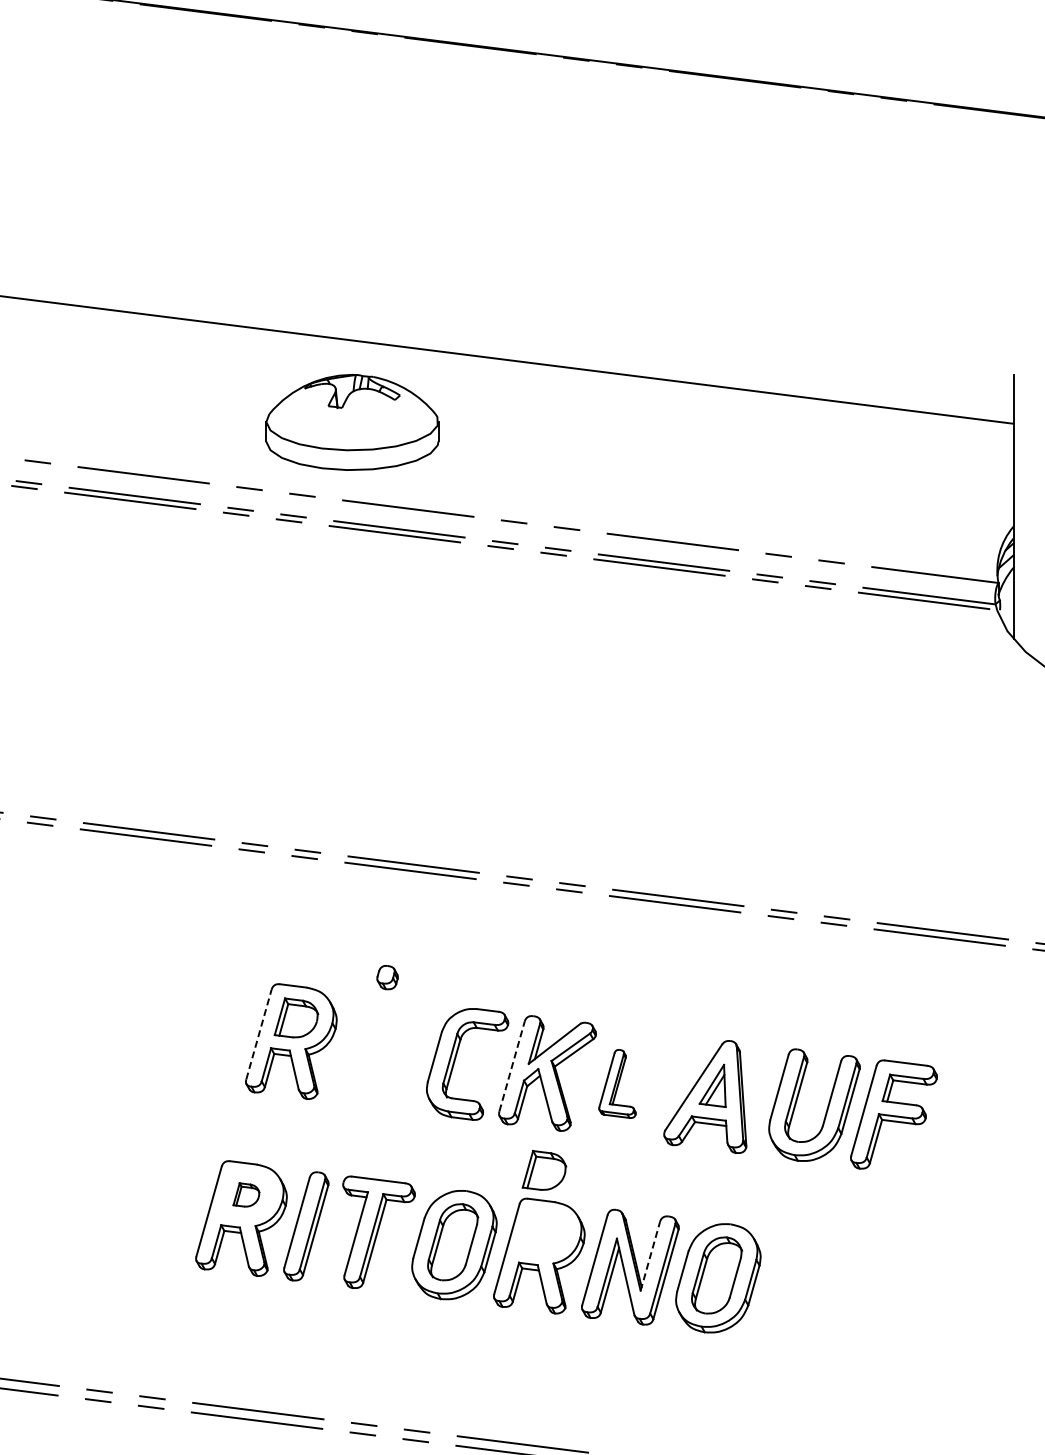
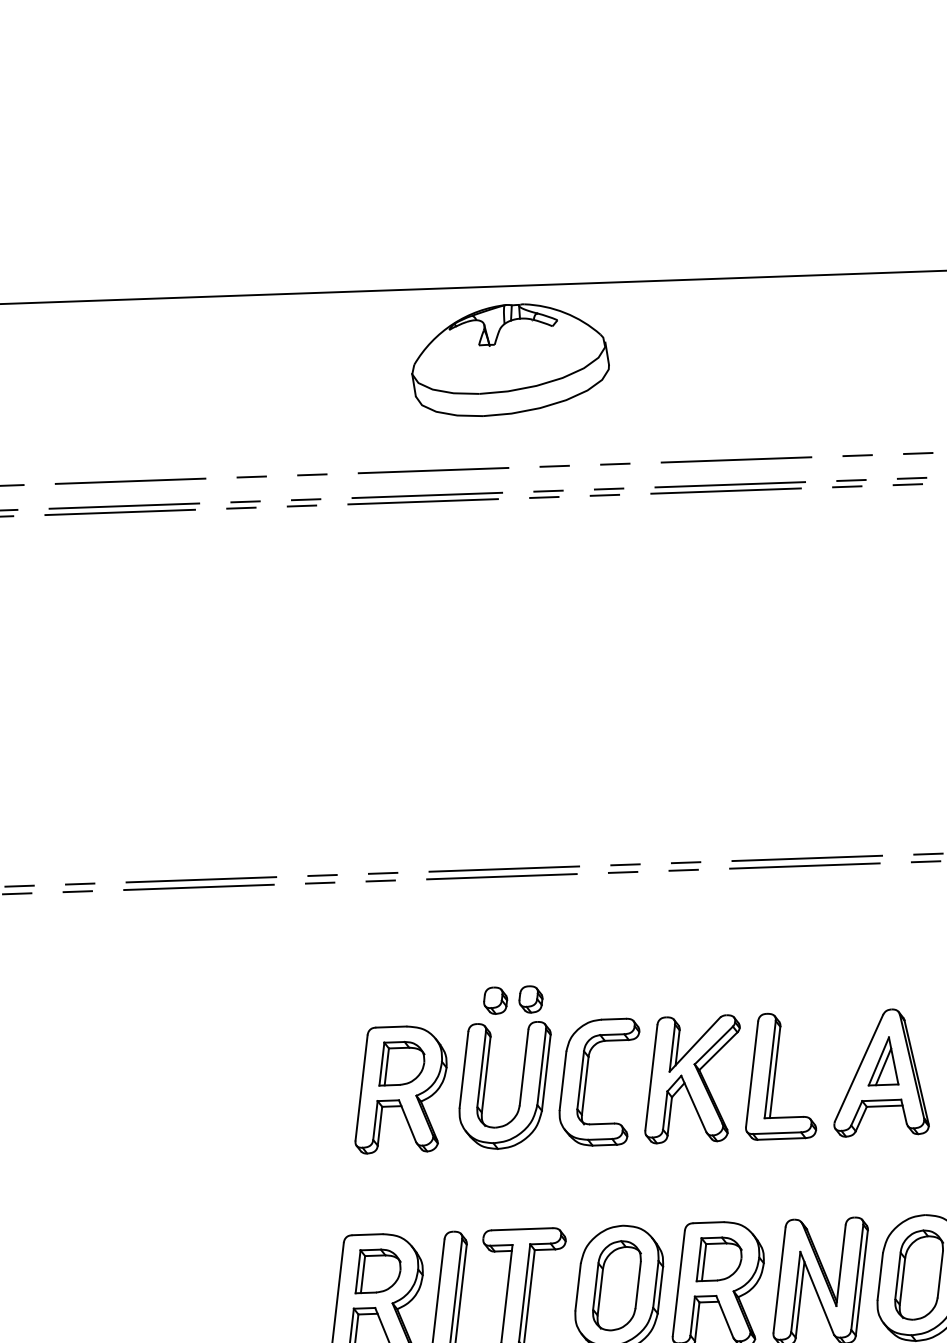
part: (352, 422) -> (509, 359), moved
part: (372, 1032) -> (488, 1064), added
line: (258, 1034) -> (361, 1087), dashed -> solid
line: (512, 1066) -> (651, 1077), dashed -> solid
part: (617, 1083) -> (772, 1077), size x1.67
part: (544, 1170) -> (717, 1258), moved
part: (246, 1194) -> (376, 1269), size x1.67
line: (650, 1256) -> (841, 1265), dashed -> solid

